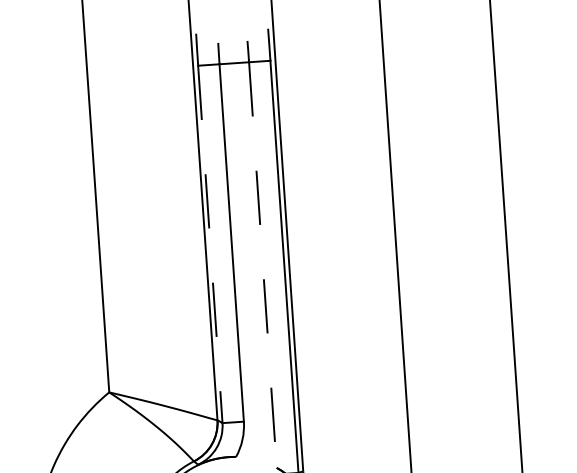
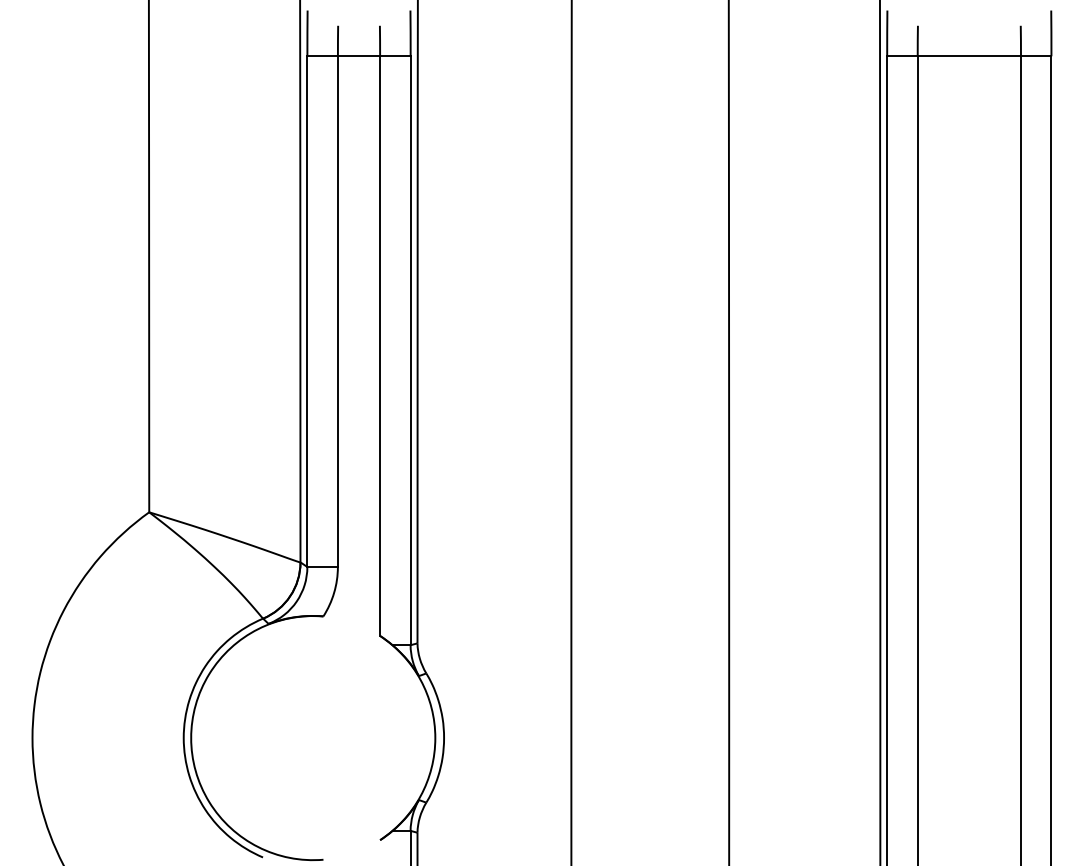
line: (210, 245) -> (307, 312), dashed -> solid
line: (263, 265) -> (380, 346), dashed -> solid

